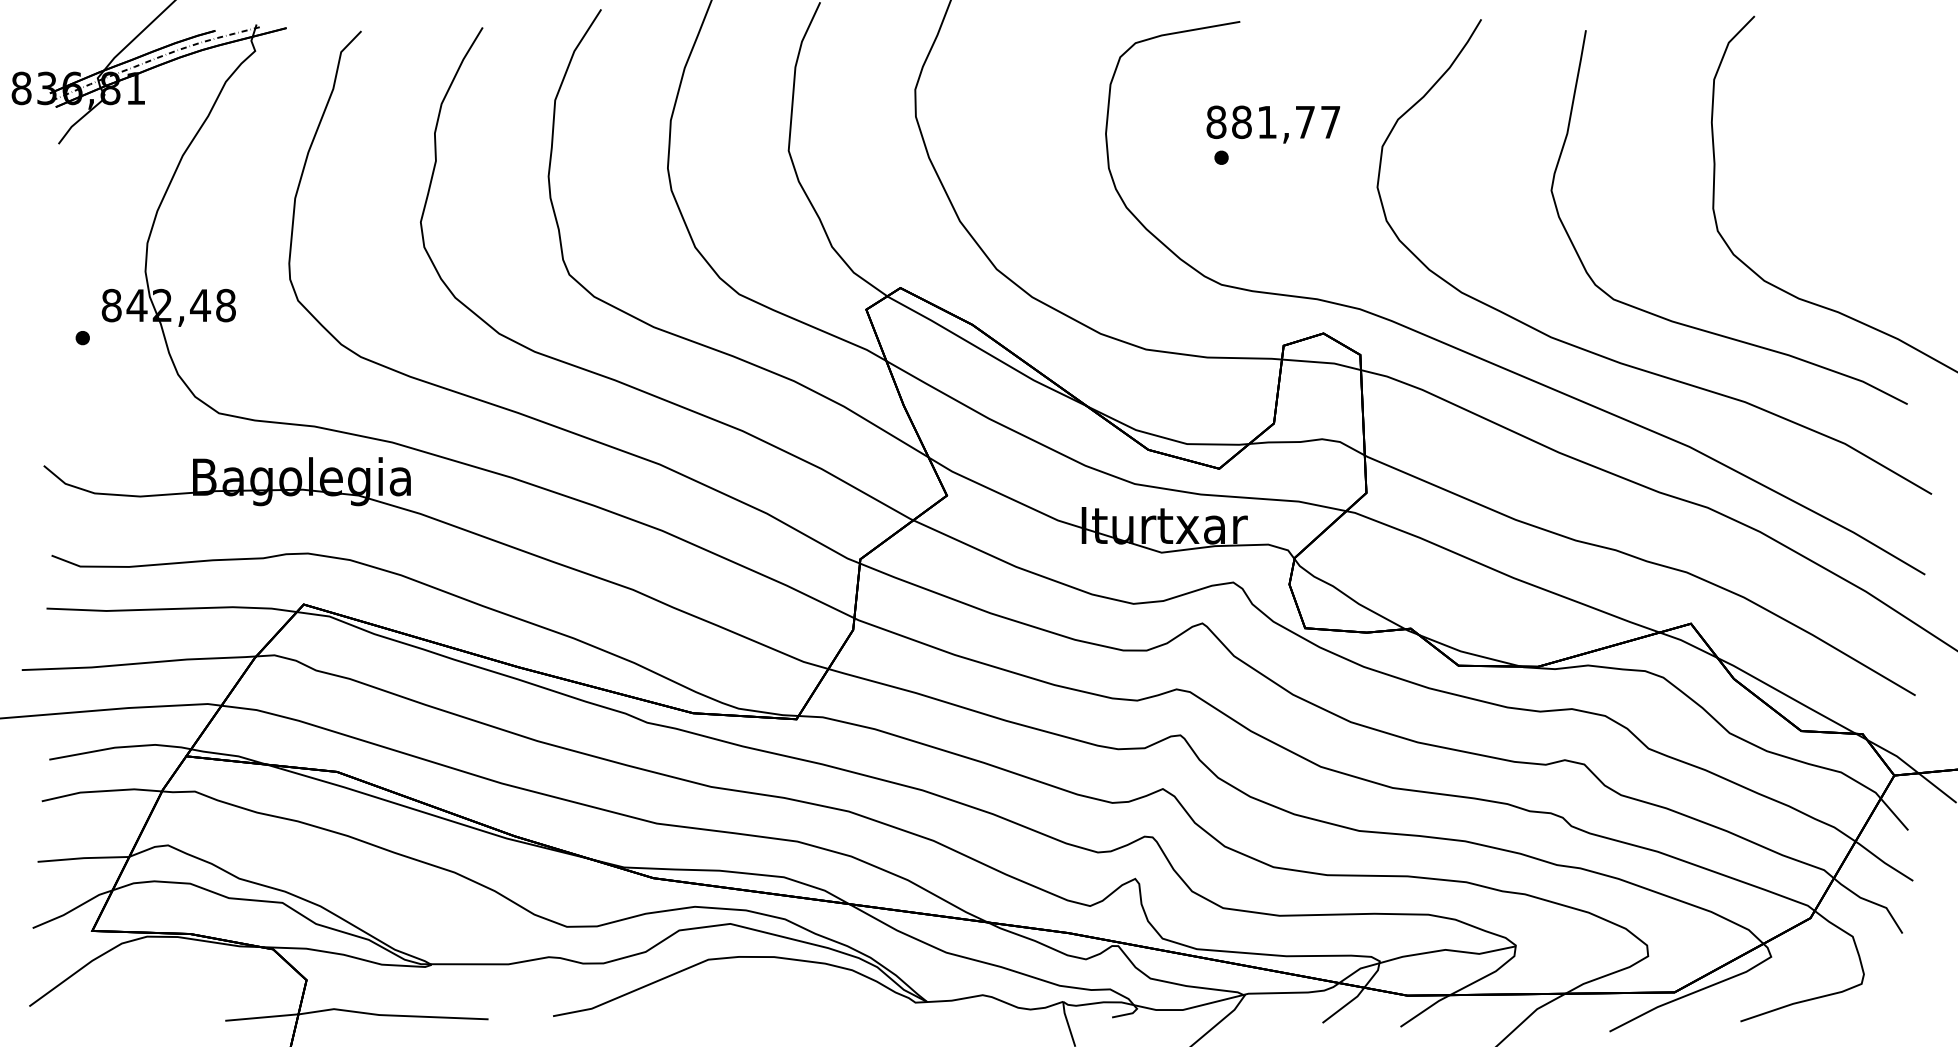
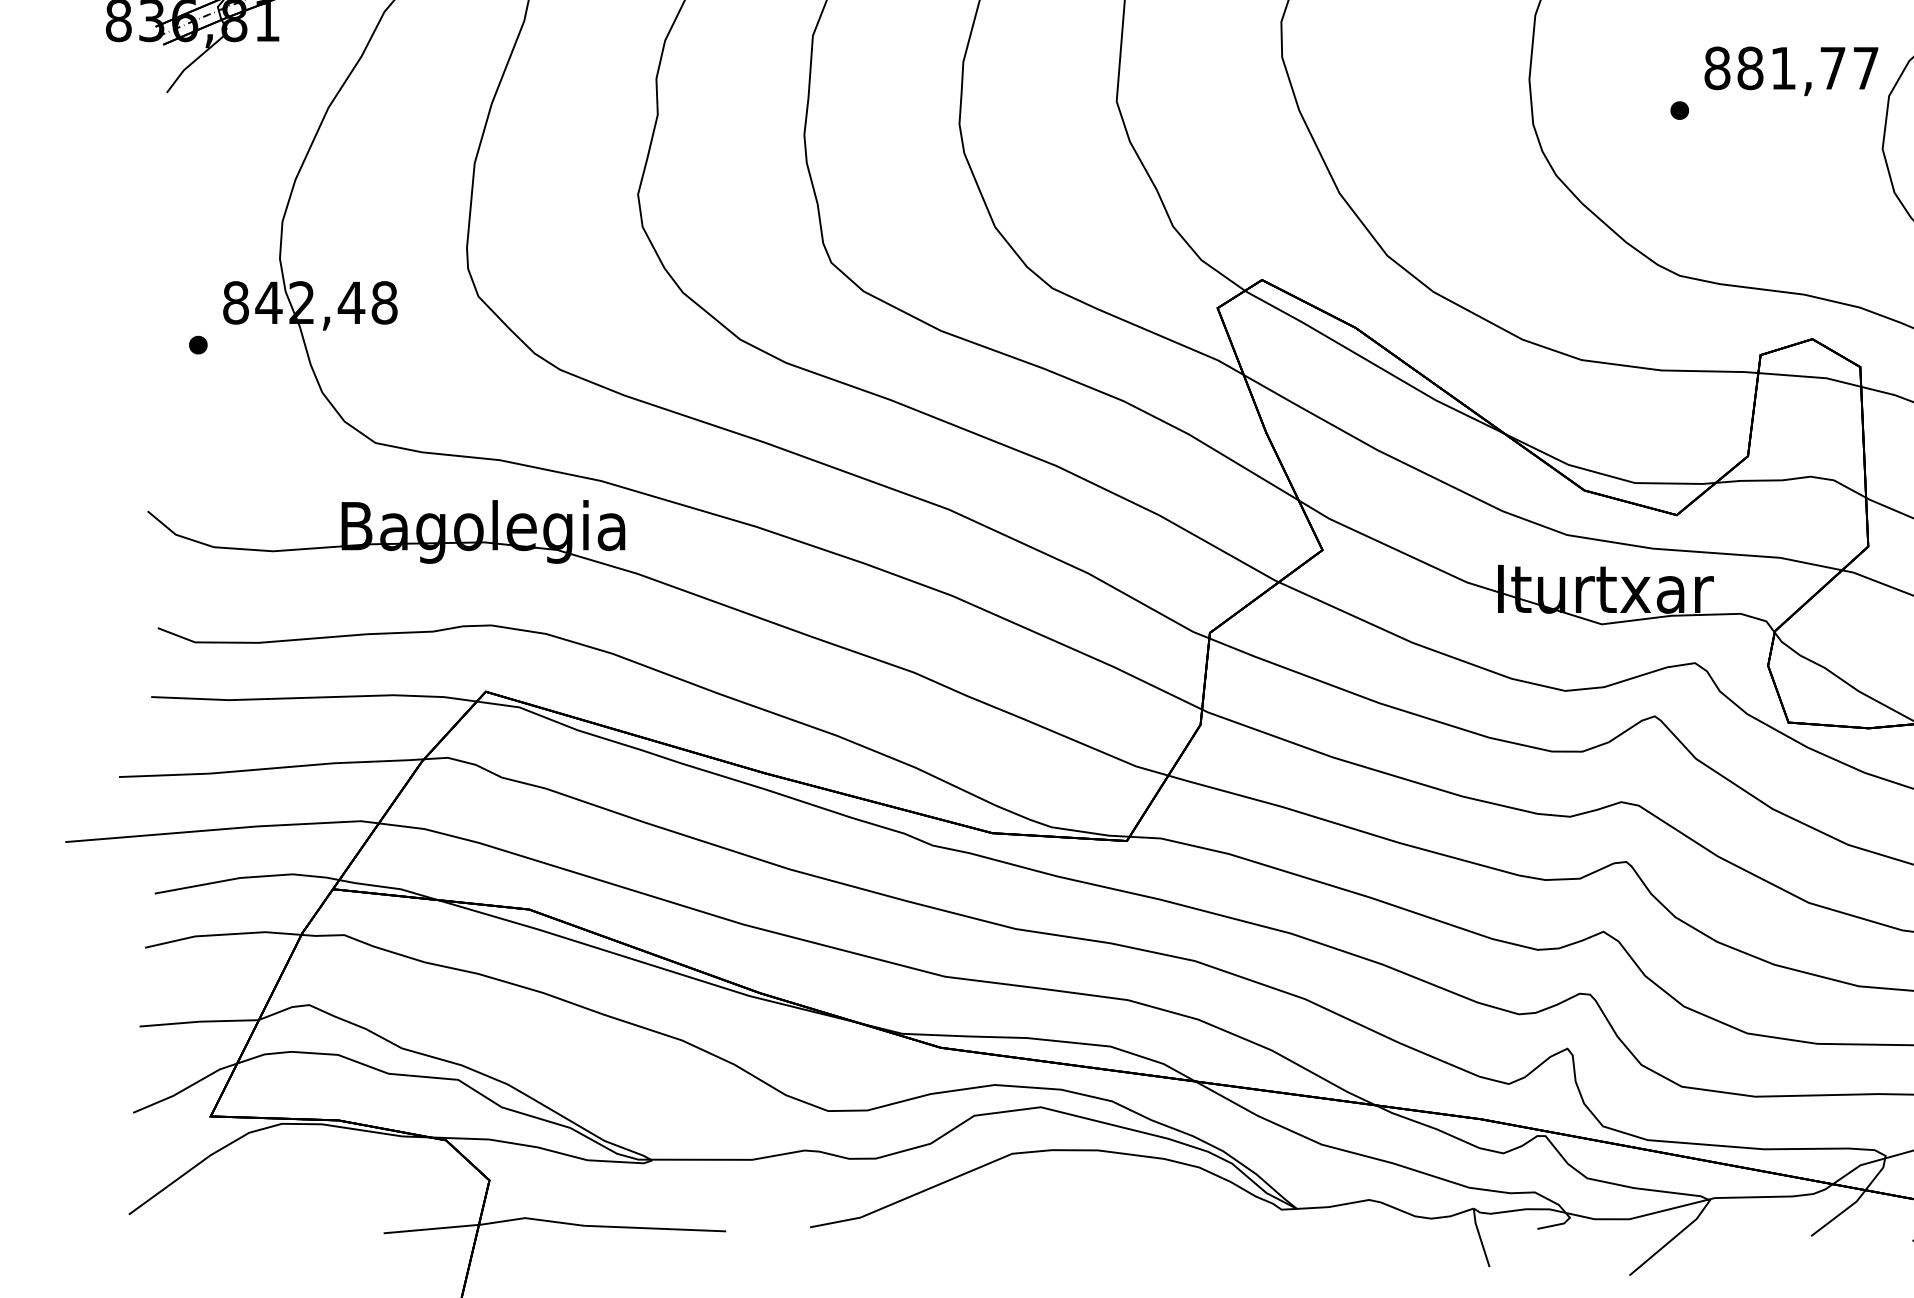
text: (1273, 124) -> (1791, 71), moved

